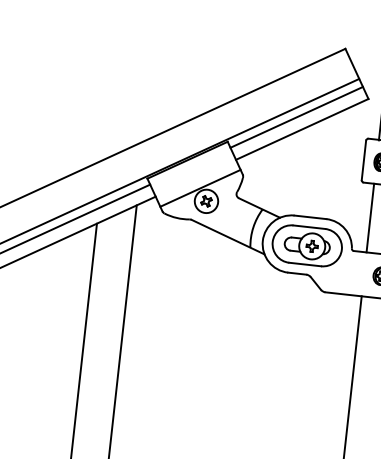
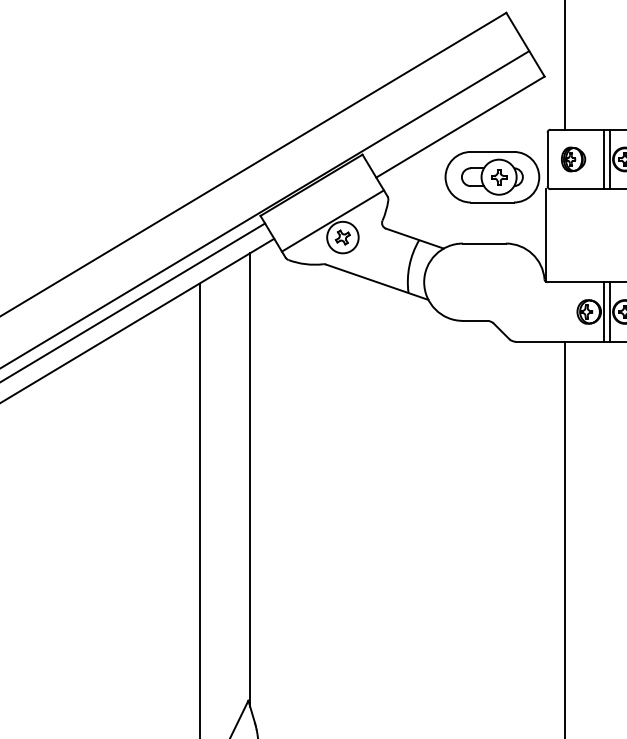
line: (296, 117) -> (451, 111), removed
line: (370, 217) -> (545, 235), moved
part: (307, 246) -> (492, 177), moved

